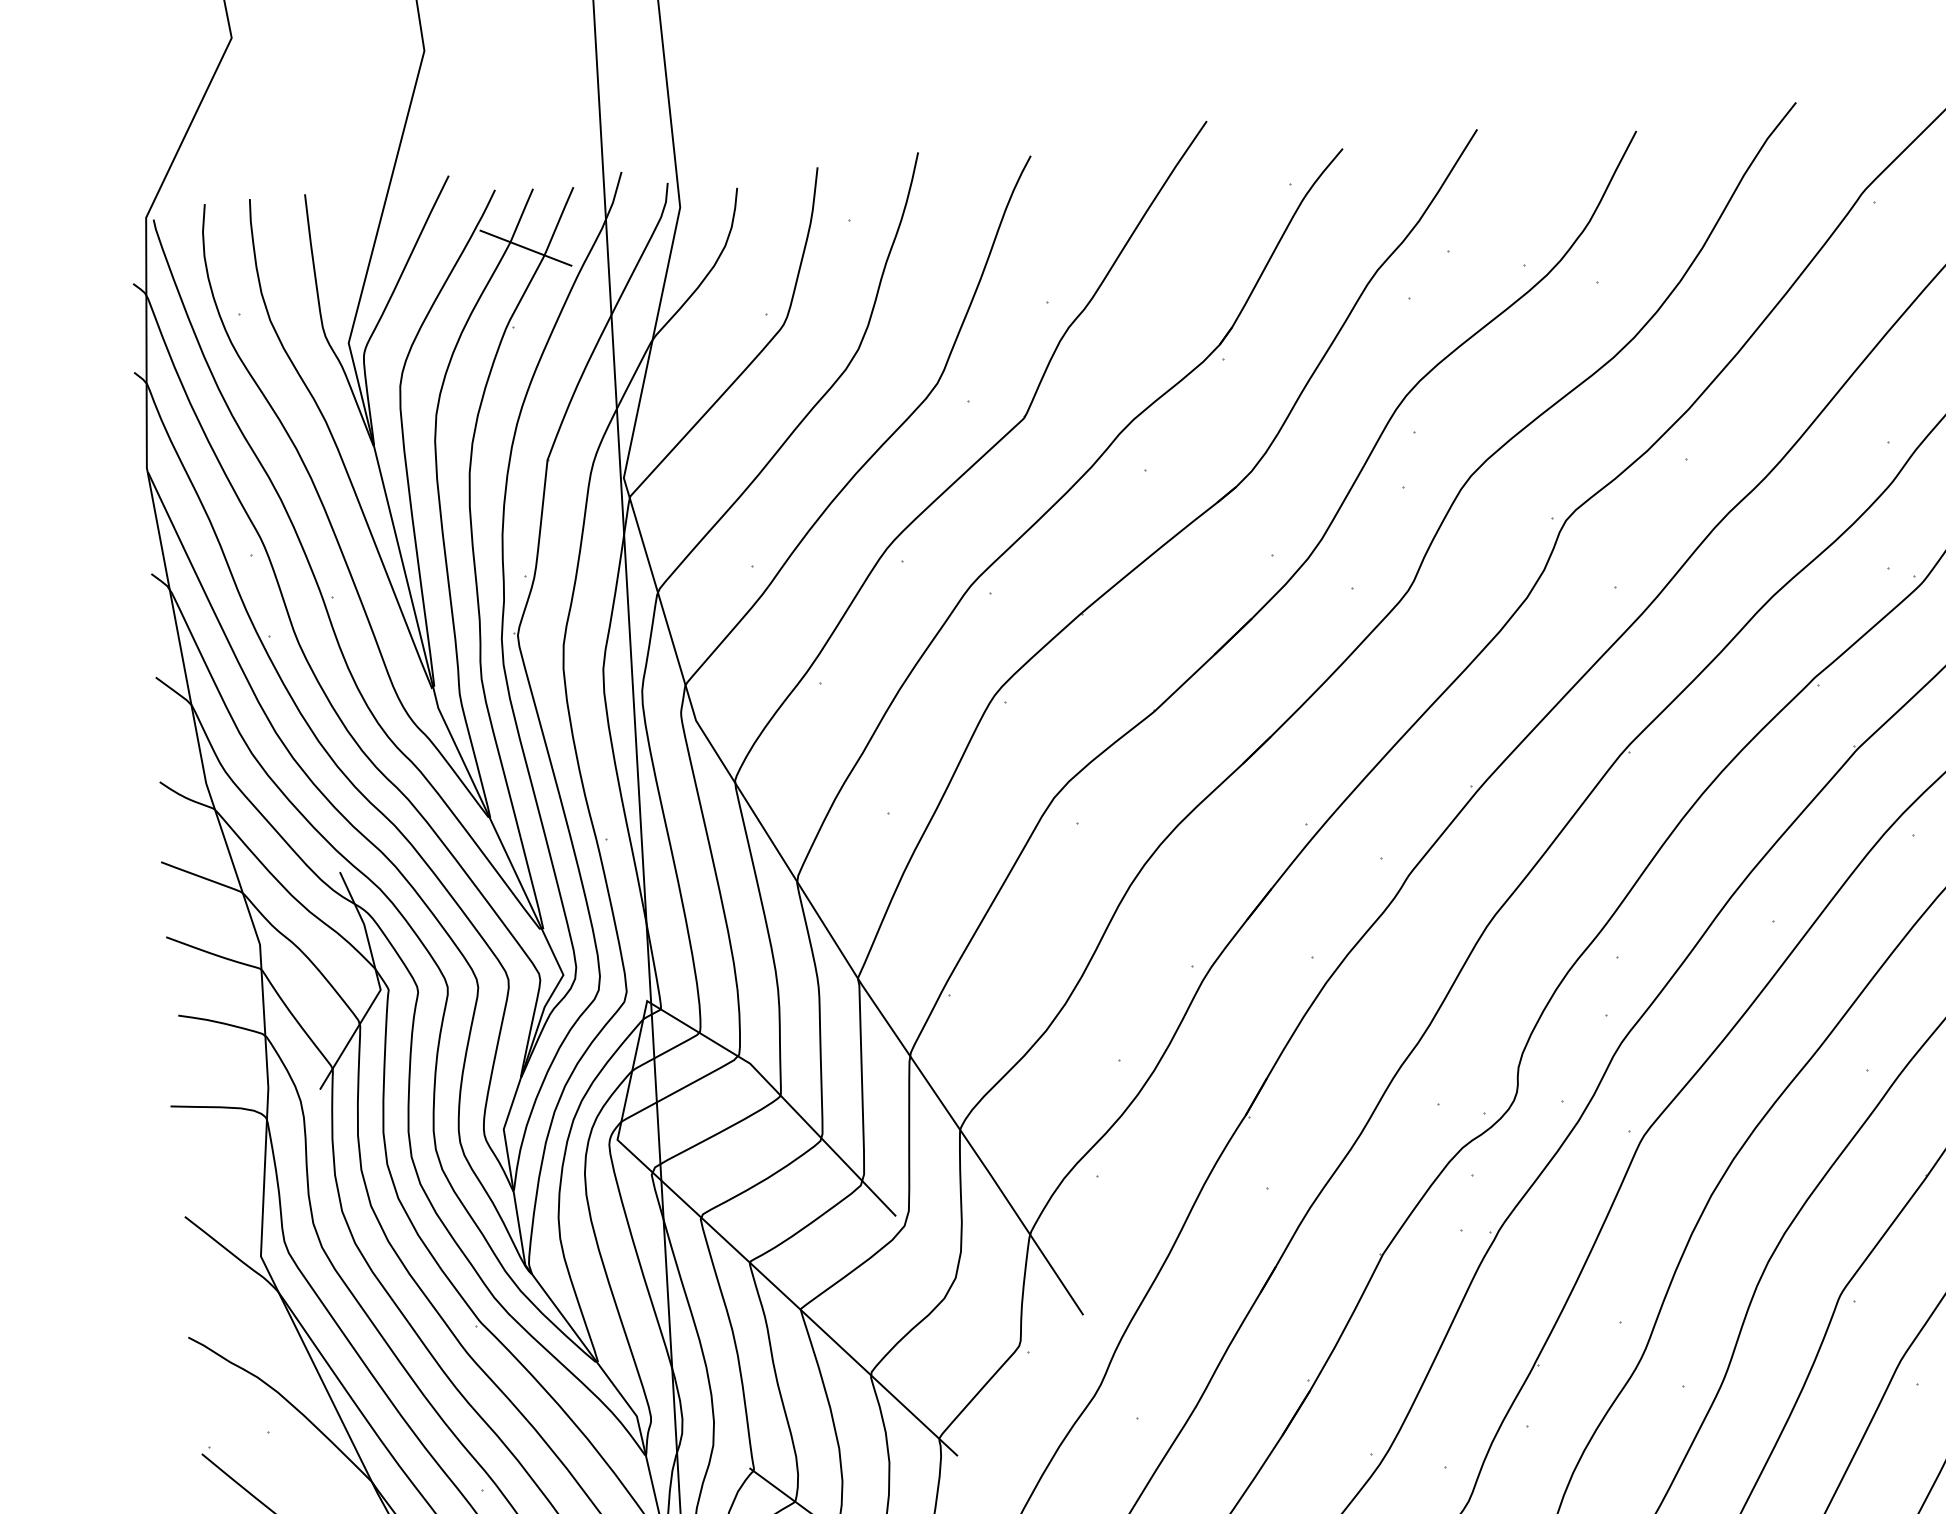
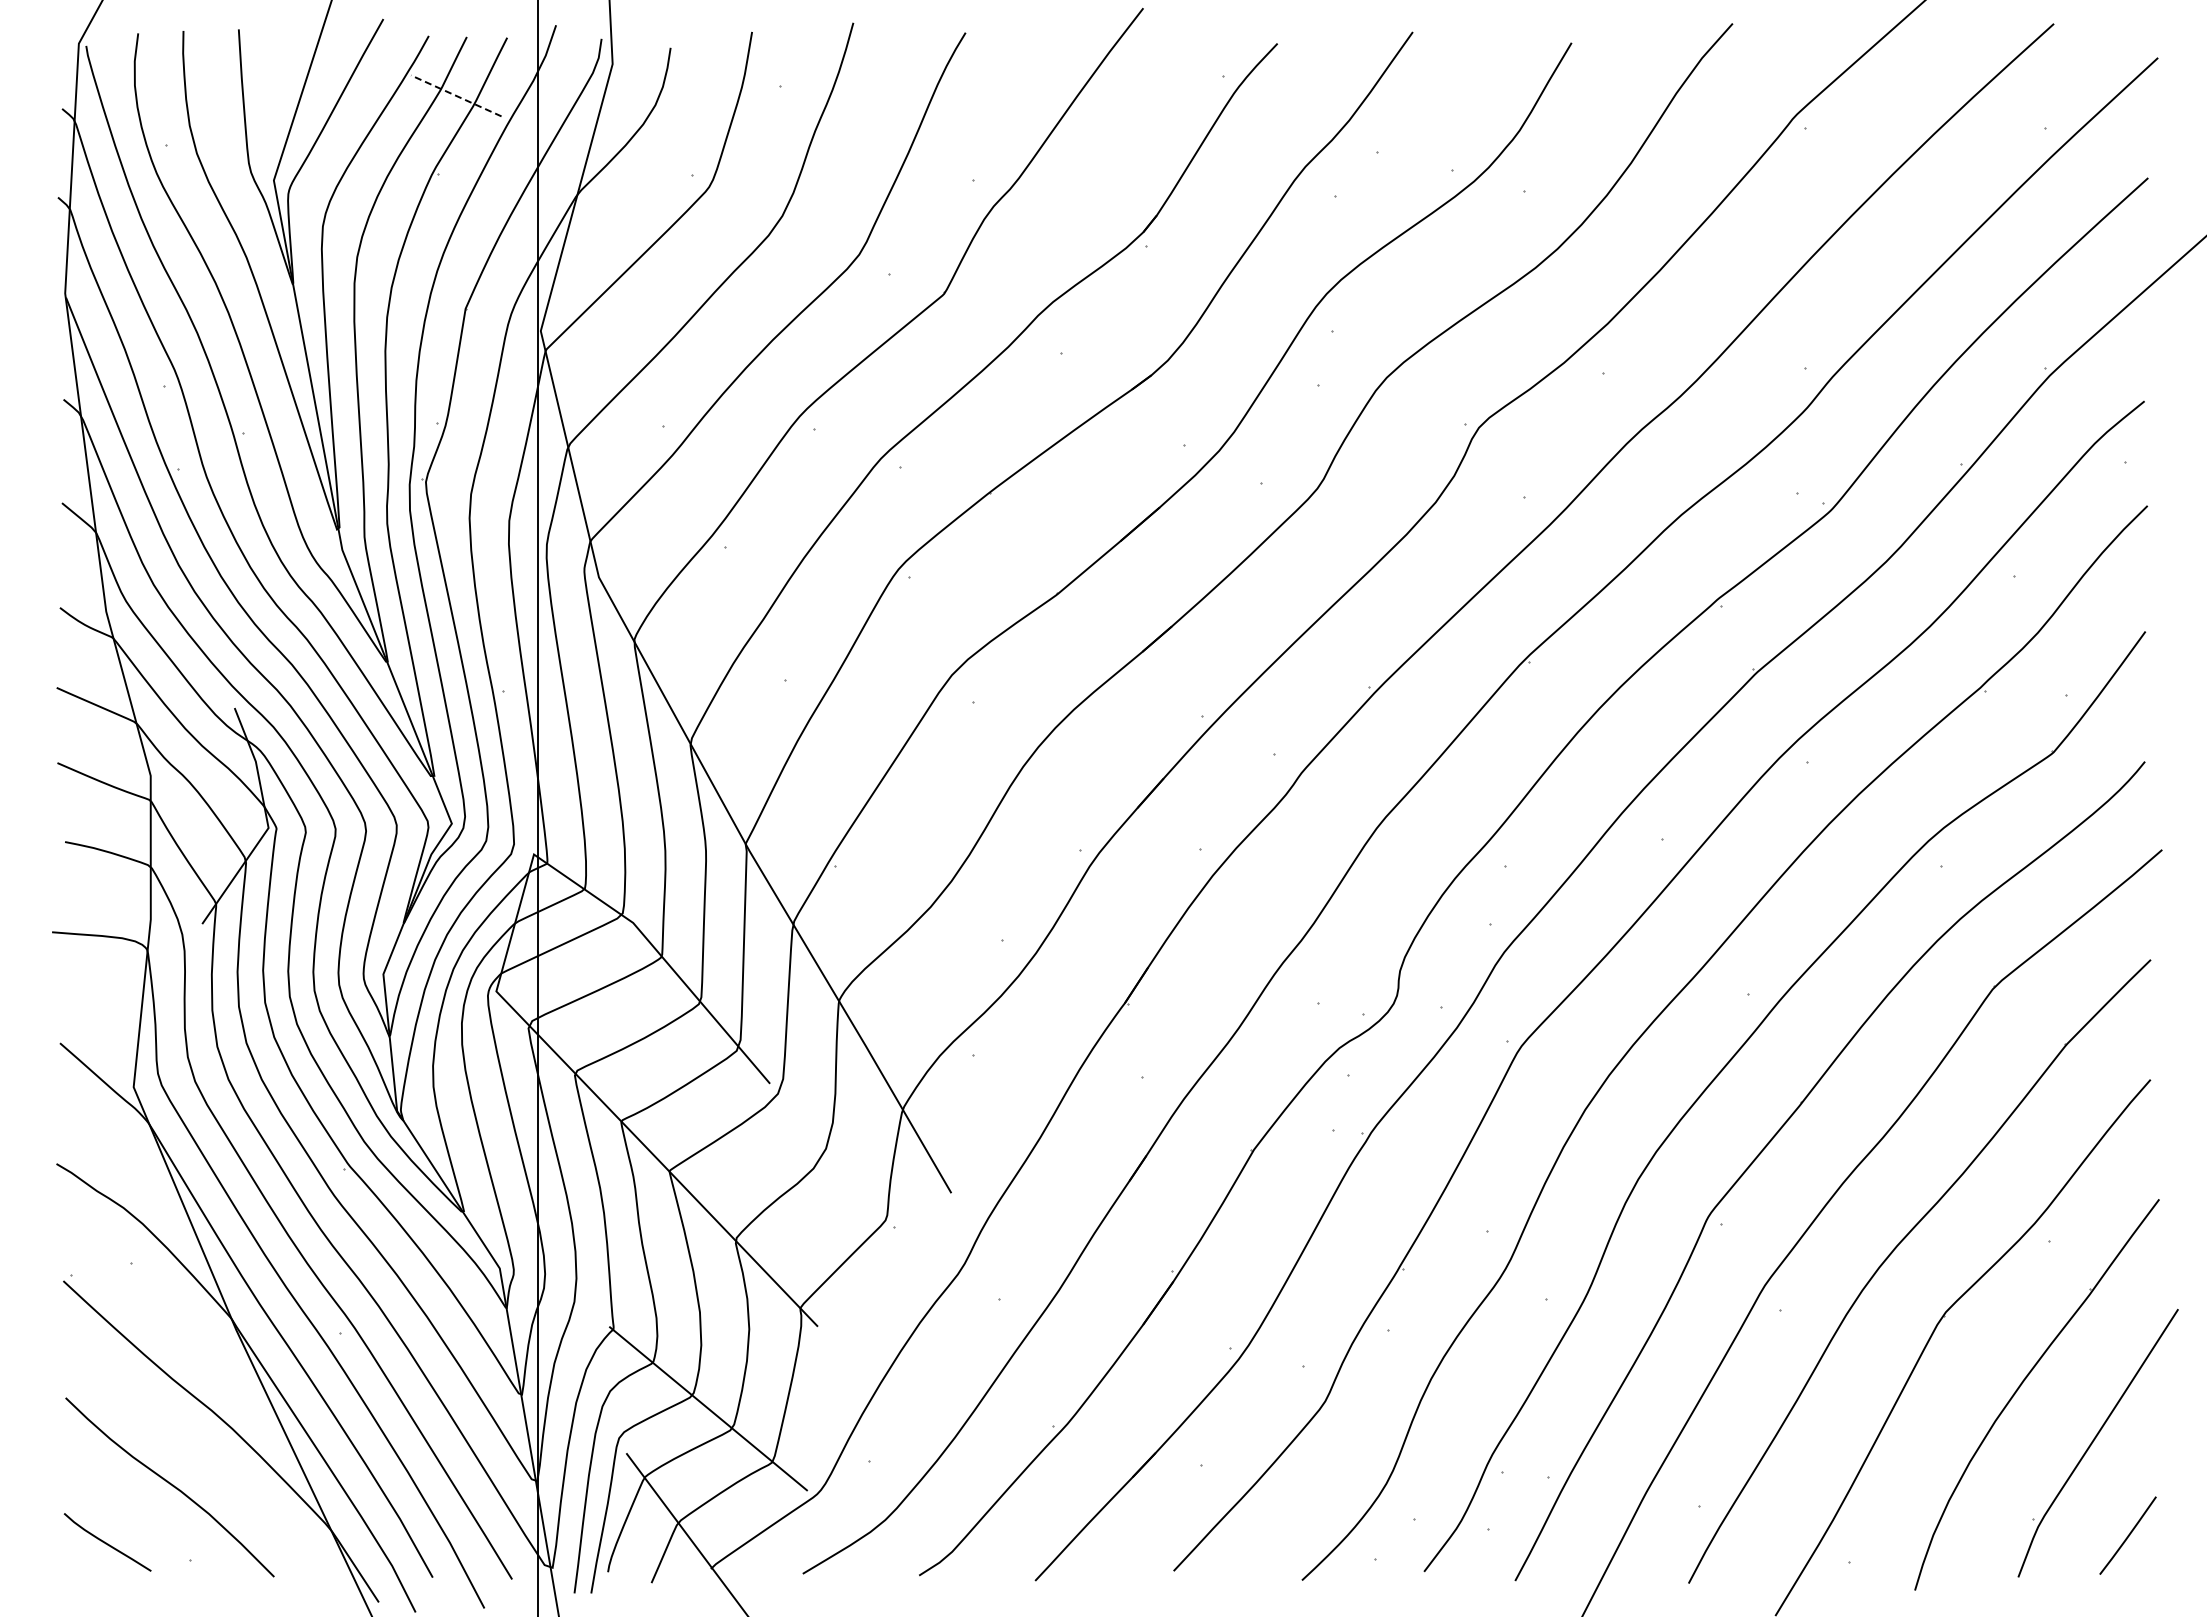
line: (526, 247) -> (456, 95), solid -> dashed

